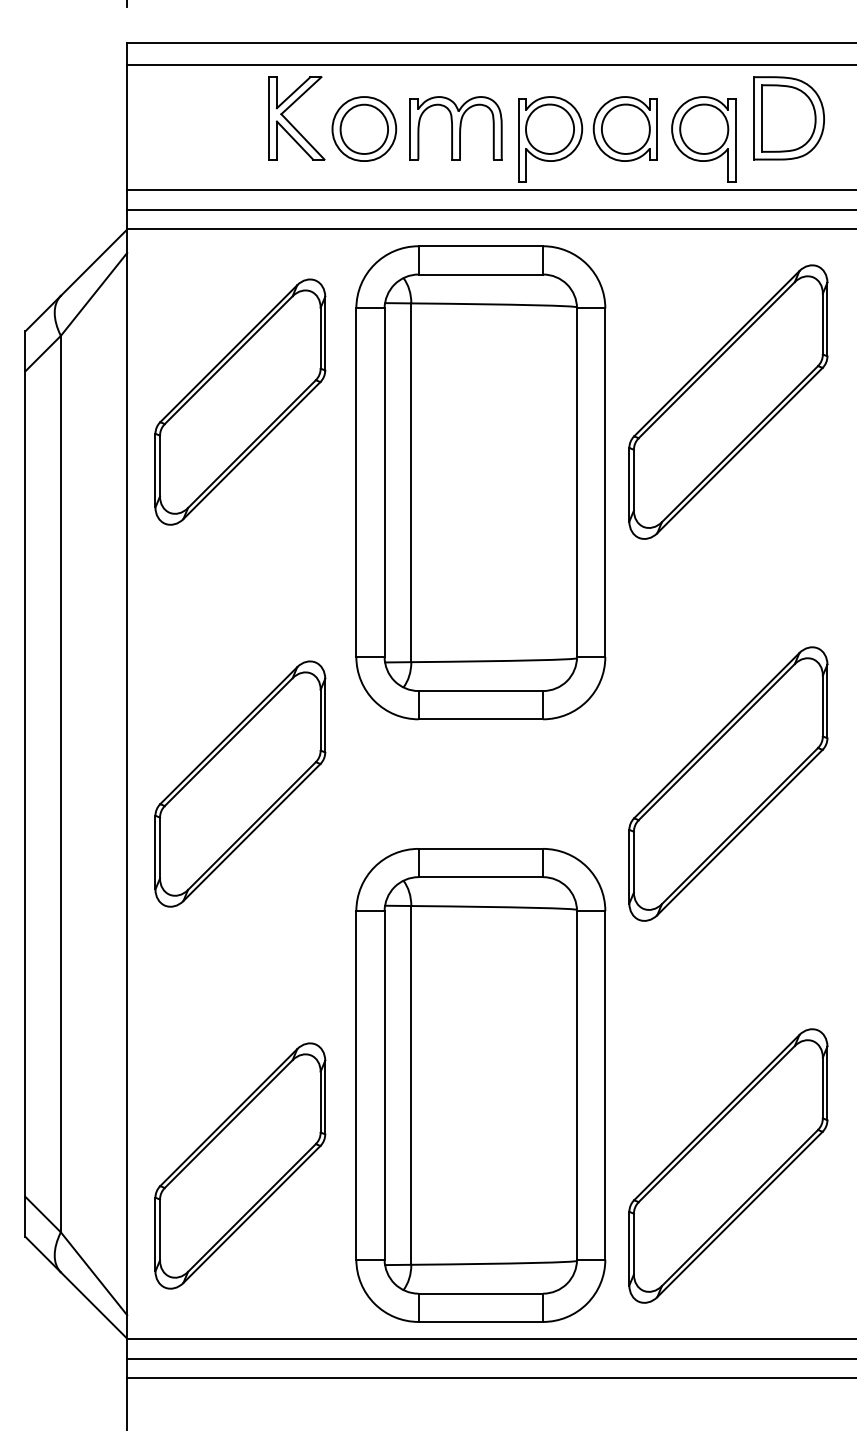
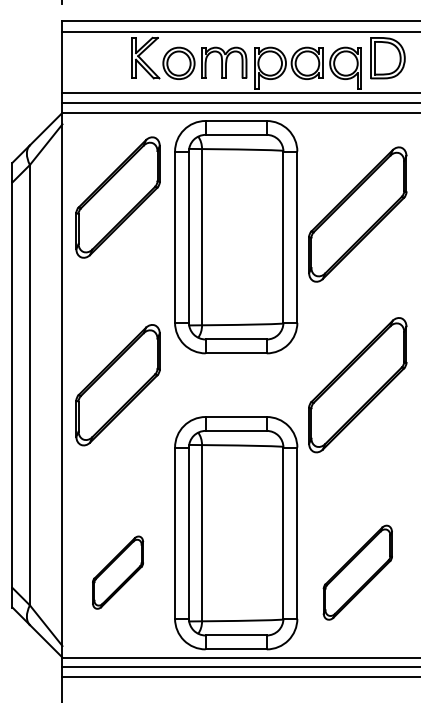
part: (727, 401) -> (357, 214), moved
part: (239, 1165) -> (117, 572), size x0.6
part: (727, 1165) -> (357, 572), size x0.7

